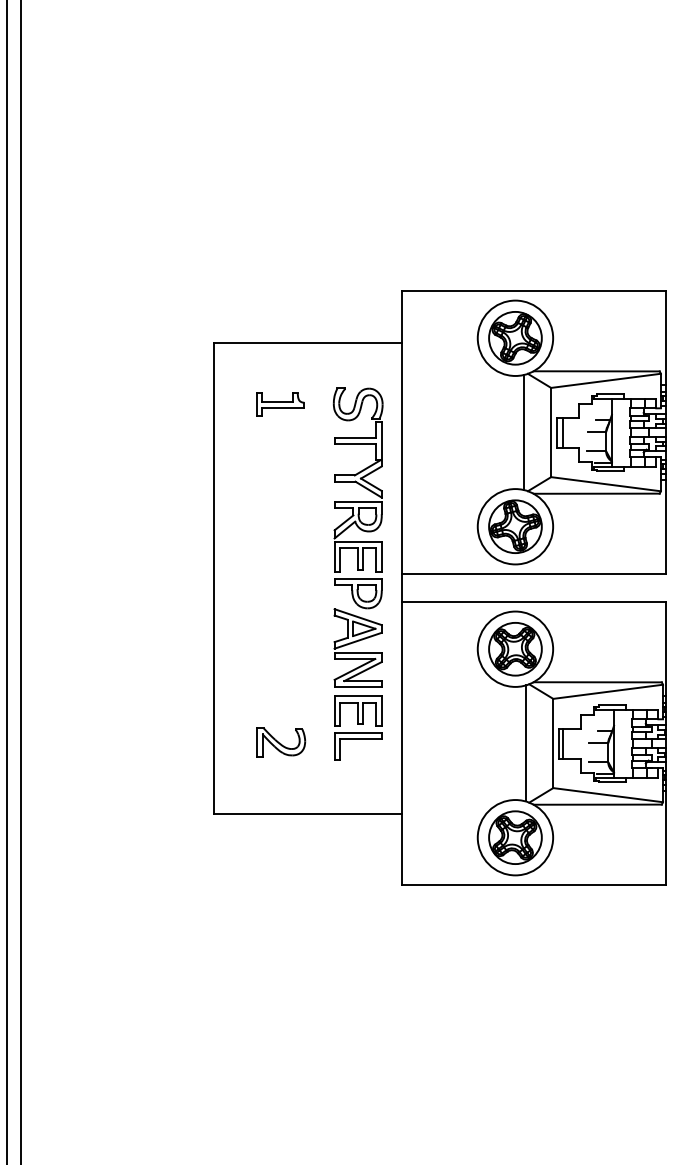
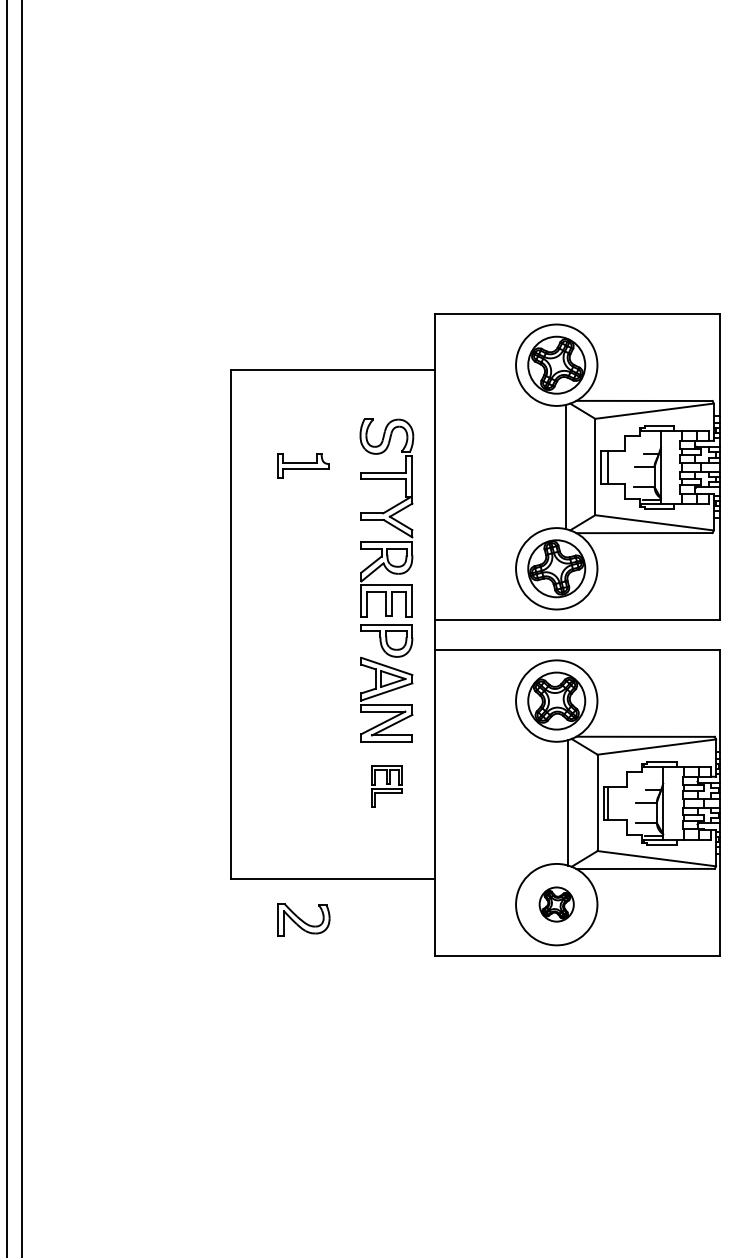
part: (280, 404) -> (302, 465), moved
part: (358, 727) -> (387, 785), size x0.6
part: (281, 742) -> (304, 919), moved
part: (515, 837) -> (556, 904), size x0.6

